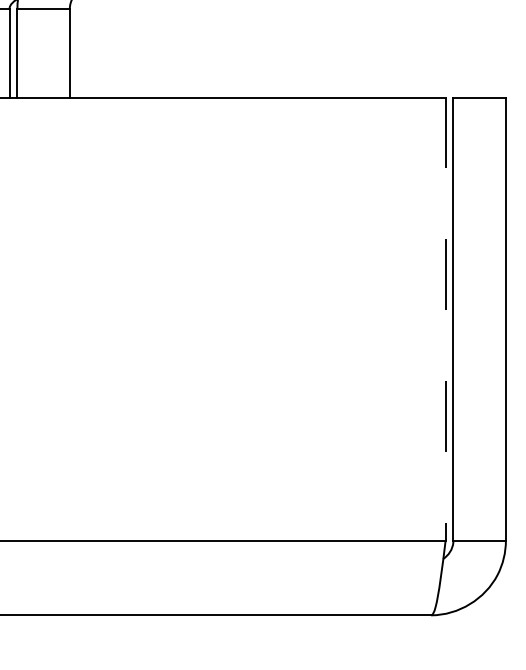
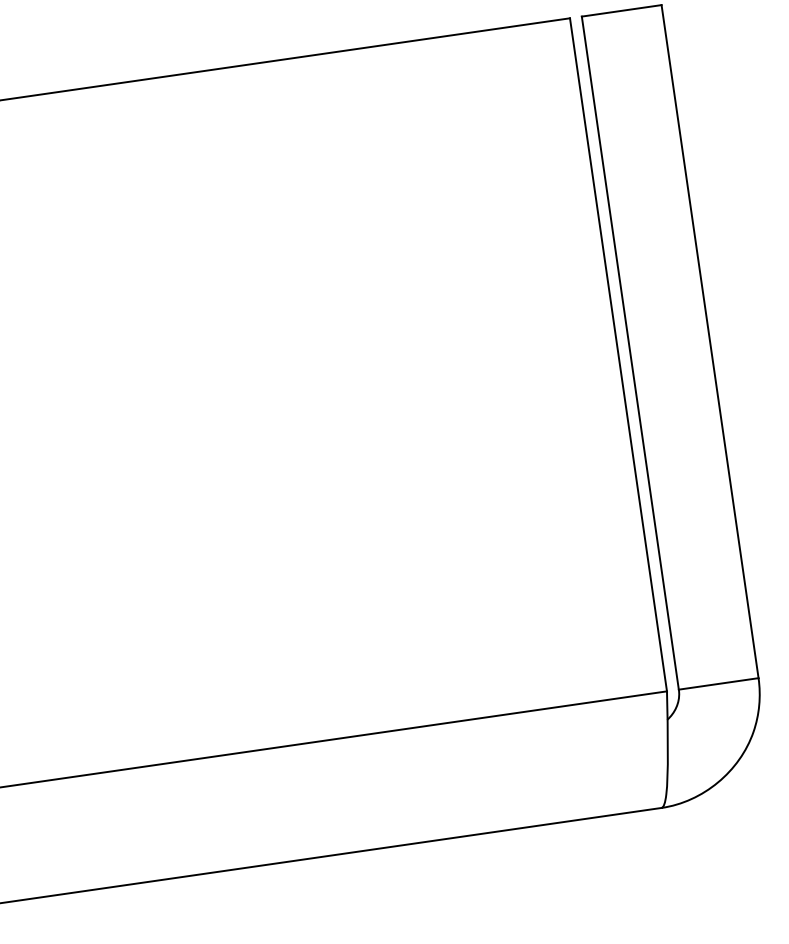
line: (445, 319) -> (618, 355), dashed -> solid

